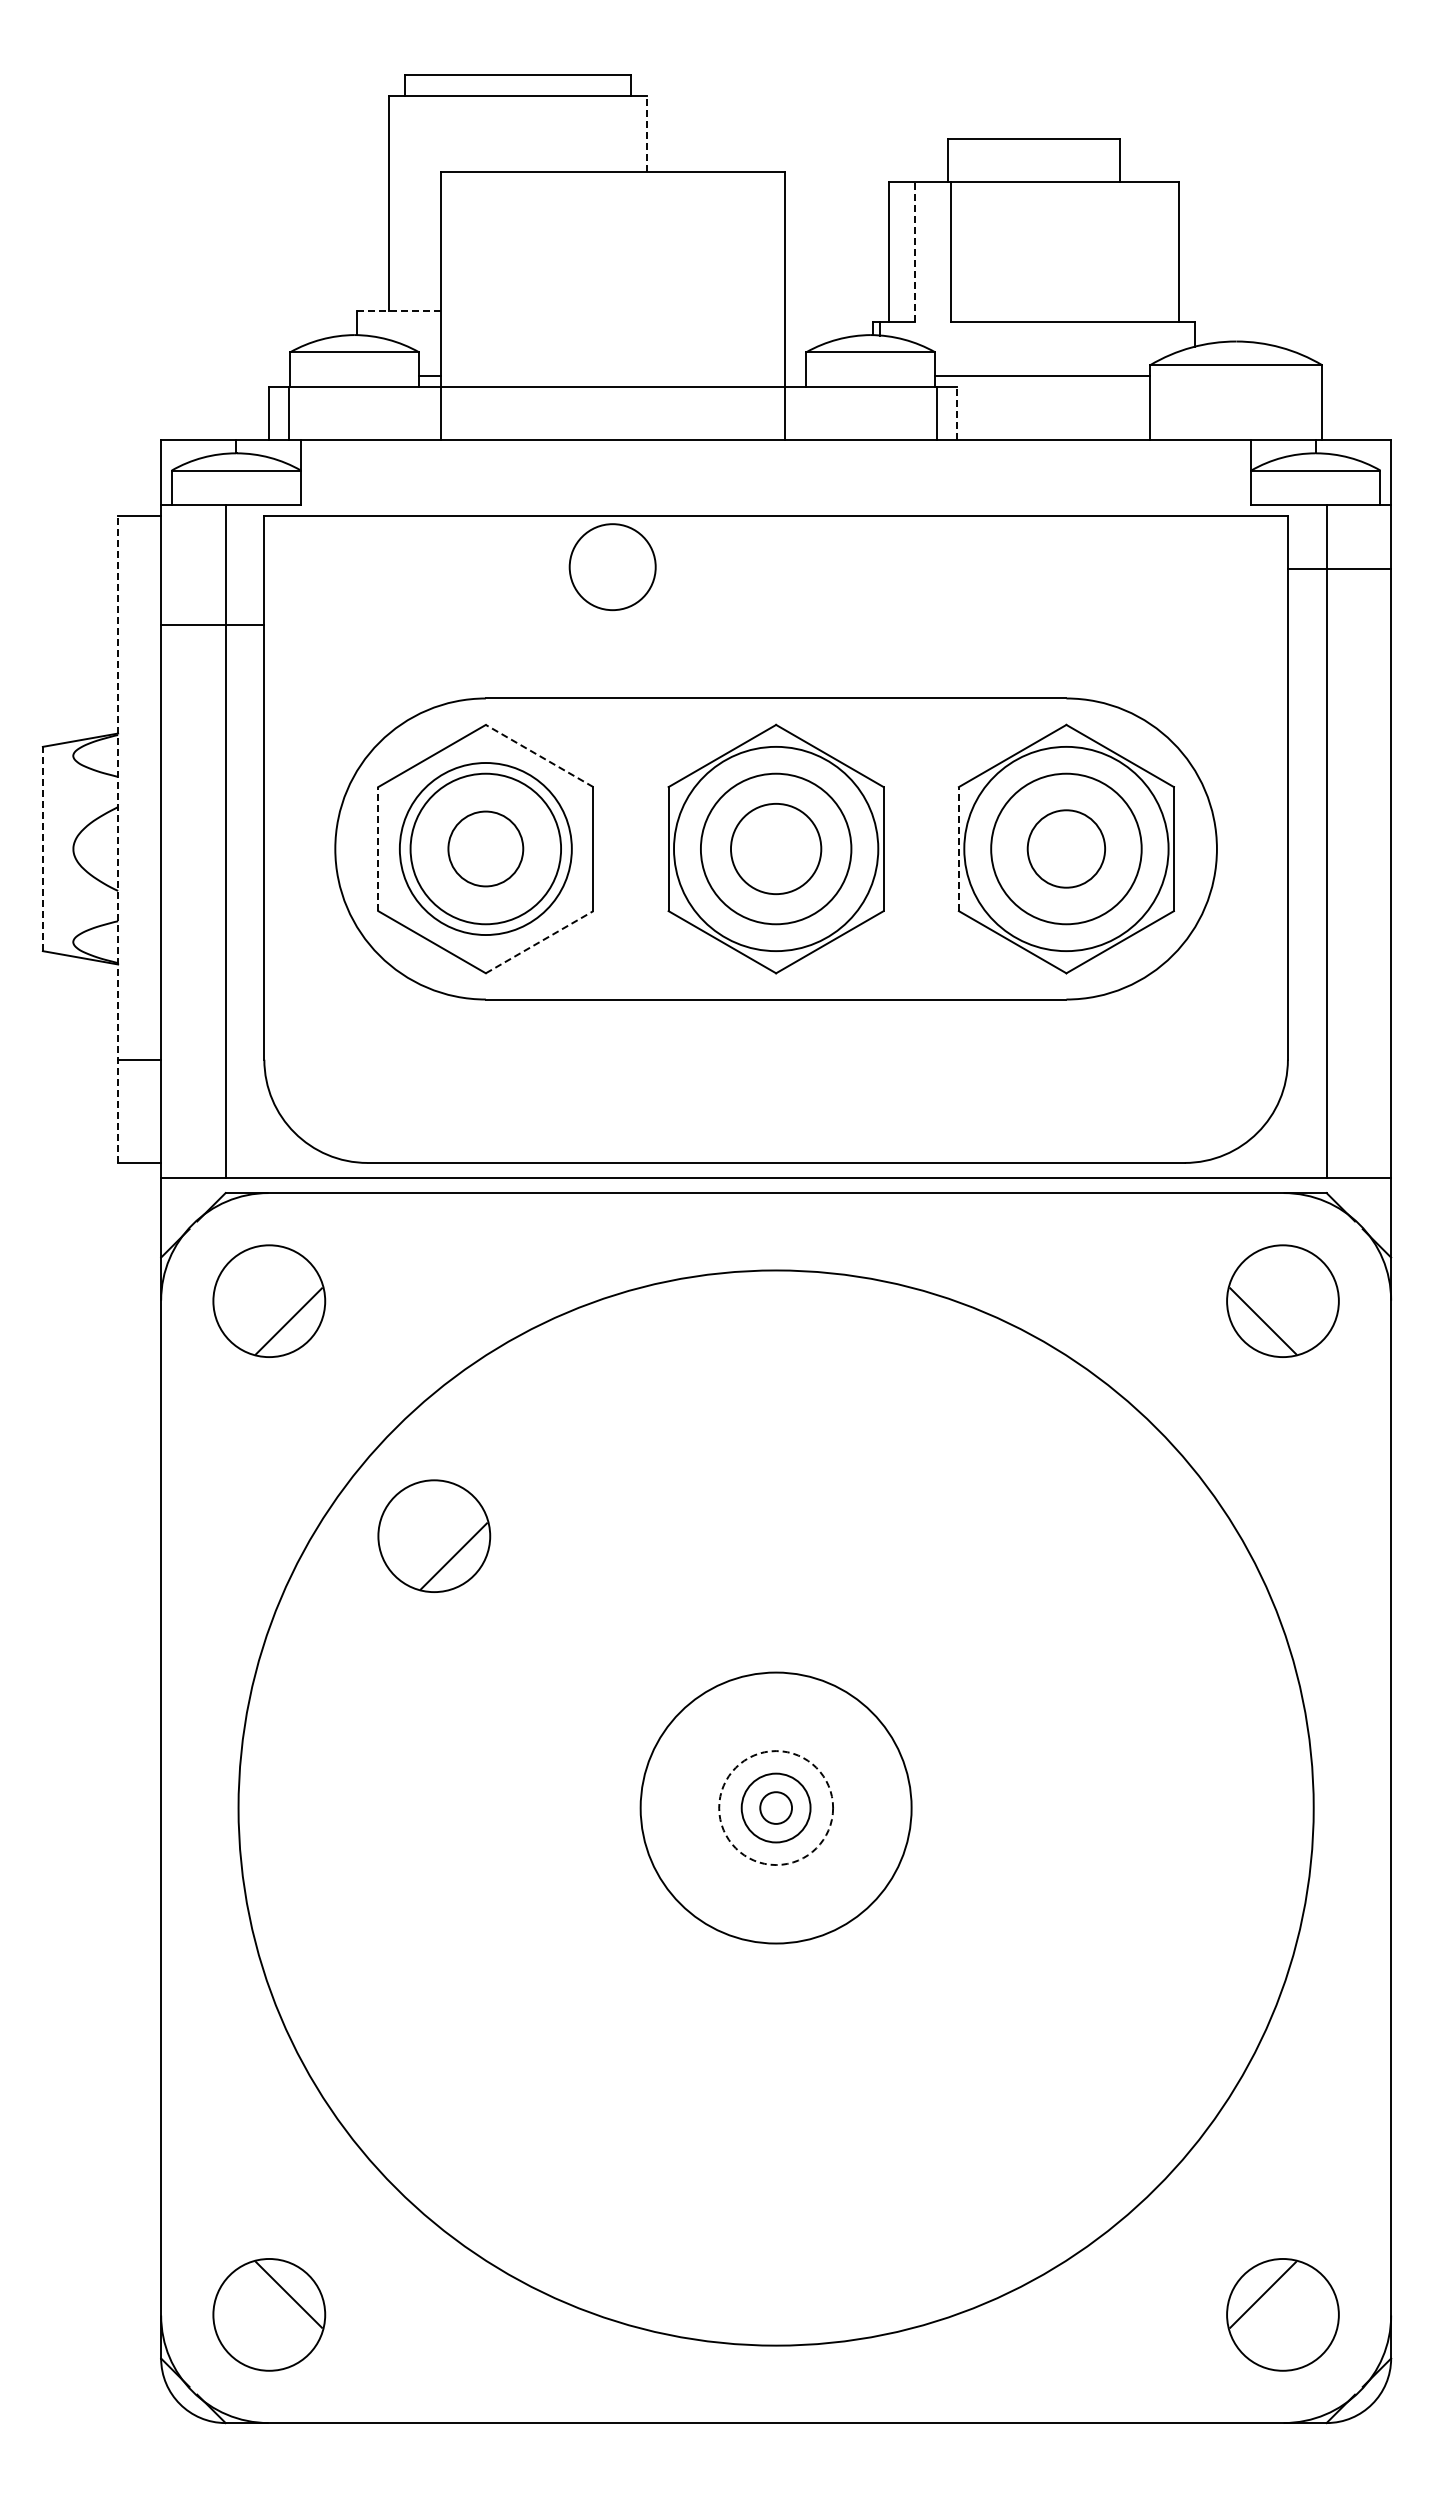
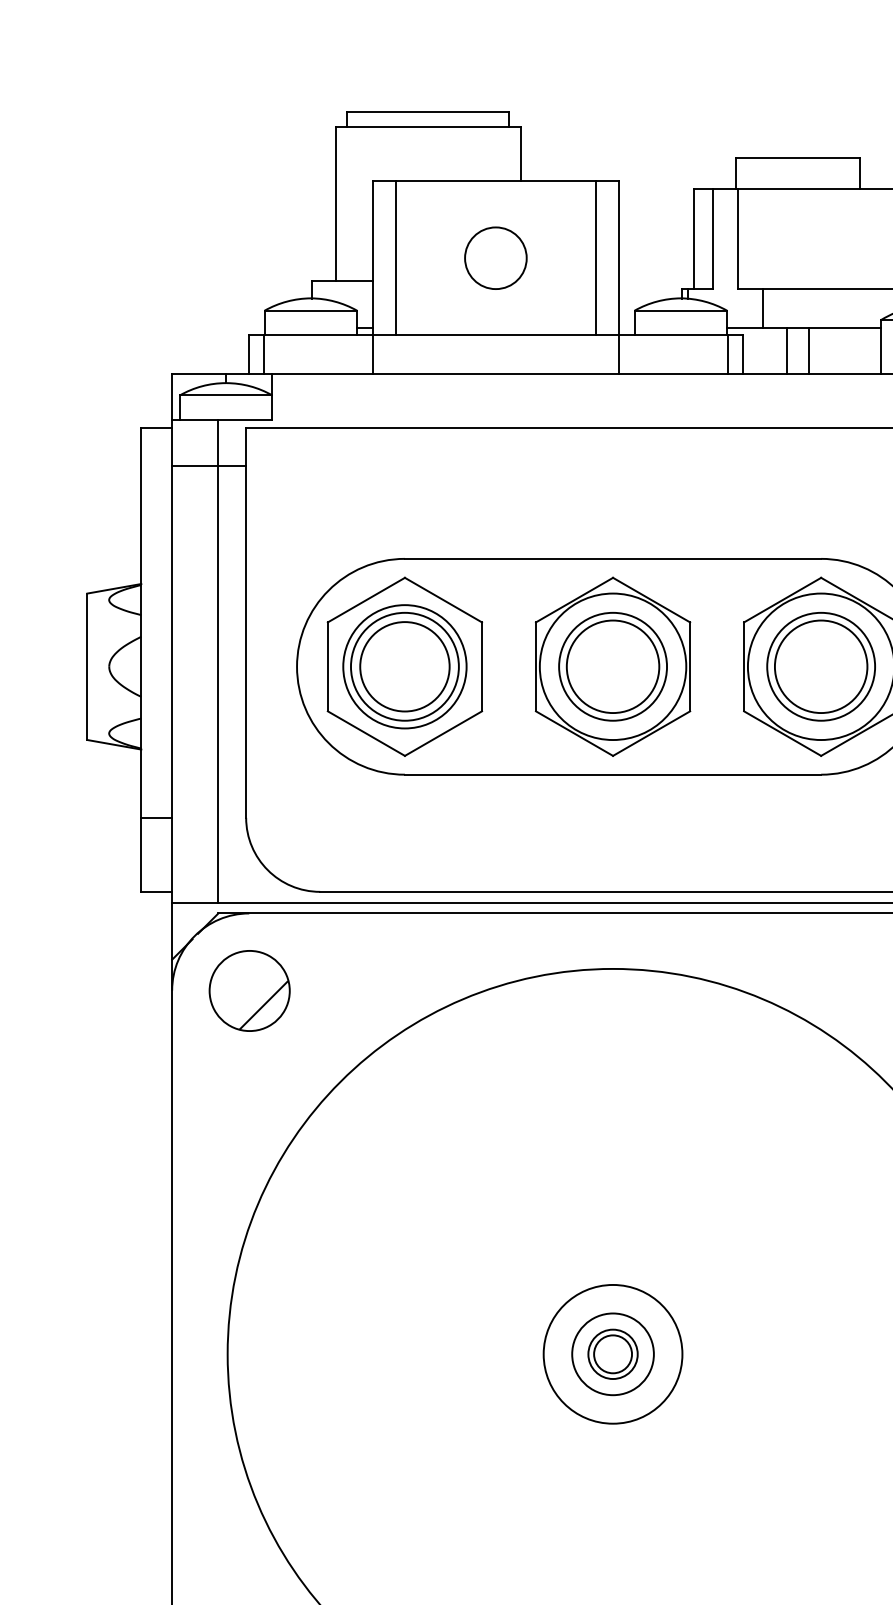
line: (647, 134) -> (520, 154), dashed -> solid
line: (915, 252) -> (712, 239), dashed -> solid
line: (472, 278) -> (395, 257), added
line: (752, 278) -> (596, 257), added
line: (398, 311) -> (342, 281), dashed -> solid
line: (985, 348) -> (763, 307), added
line: (1018, 407) -> (786, 350), added
line: (1049, 407) -> (809, 350), added
line: (956, 413) -> (742, 354), dashed -> solid
circle: (612, 567) -> (495, 258), moved
line: (212, 625) -> (208, 466), moved
line: (539, 755) -> (443, 599), dashed -> solid
line: (118, 839) -> (141, 659), dashed -> solid
line: (42, 848) -> (87, 666), dashed -> solid
line: (378, 848) -> (327, 666), dashed -> solid
circle: (485, 848) -> (404, 666), size x1.67
circle: (775, 848) -> (612, 666), size x1.43
line: (958, 848) -> (743, 666), dashed -> solid
circle: (1065, 848) -> (820, 666), size x1.67
line: (540, 941) -> (444, 733), dashed -> solid
part: (434, 1535) -> (368, 1158), removed
circle: (775, 1807) -> (612, 1353), size x0.71
circle: (775, 1807) -> (612, 1353), size x1.67
circle: (776, 1808) -> (613, 1354), dashed -> solid

